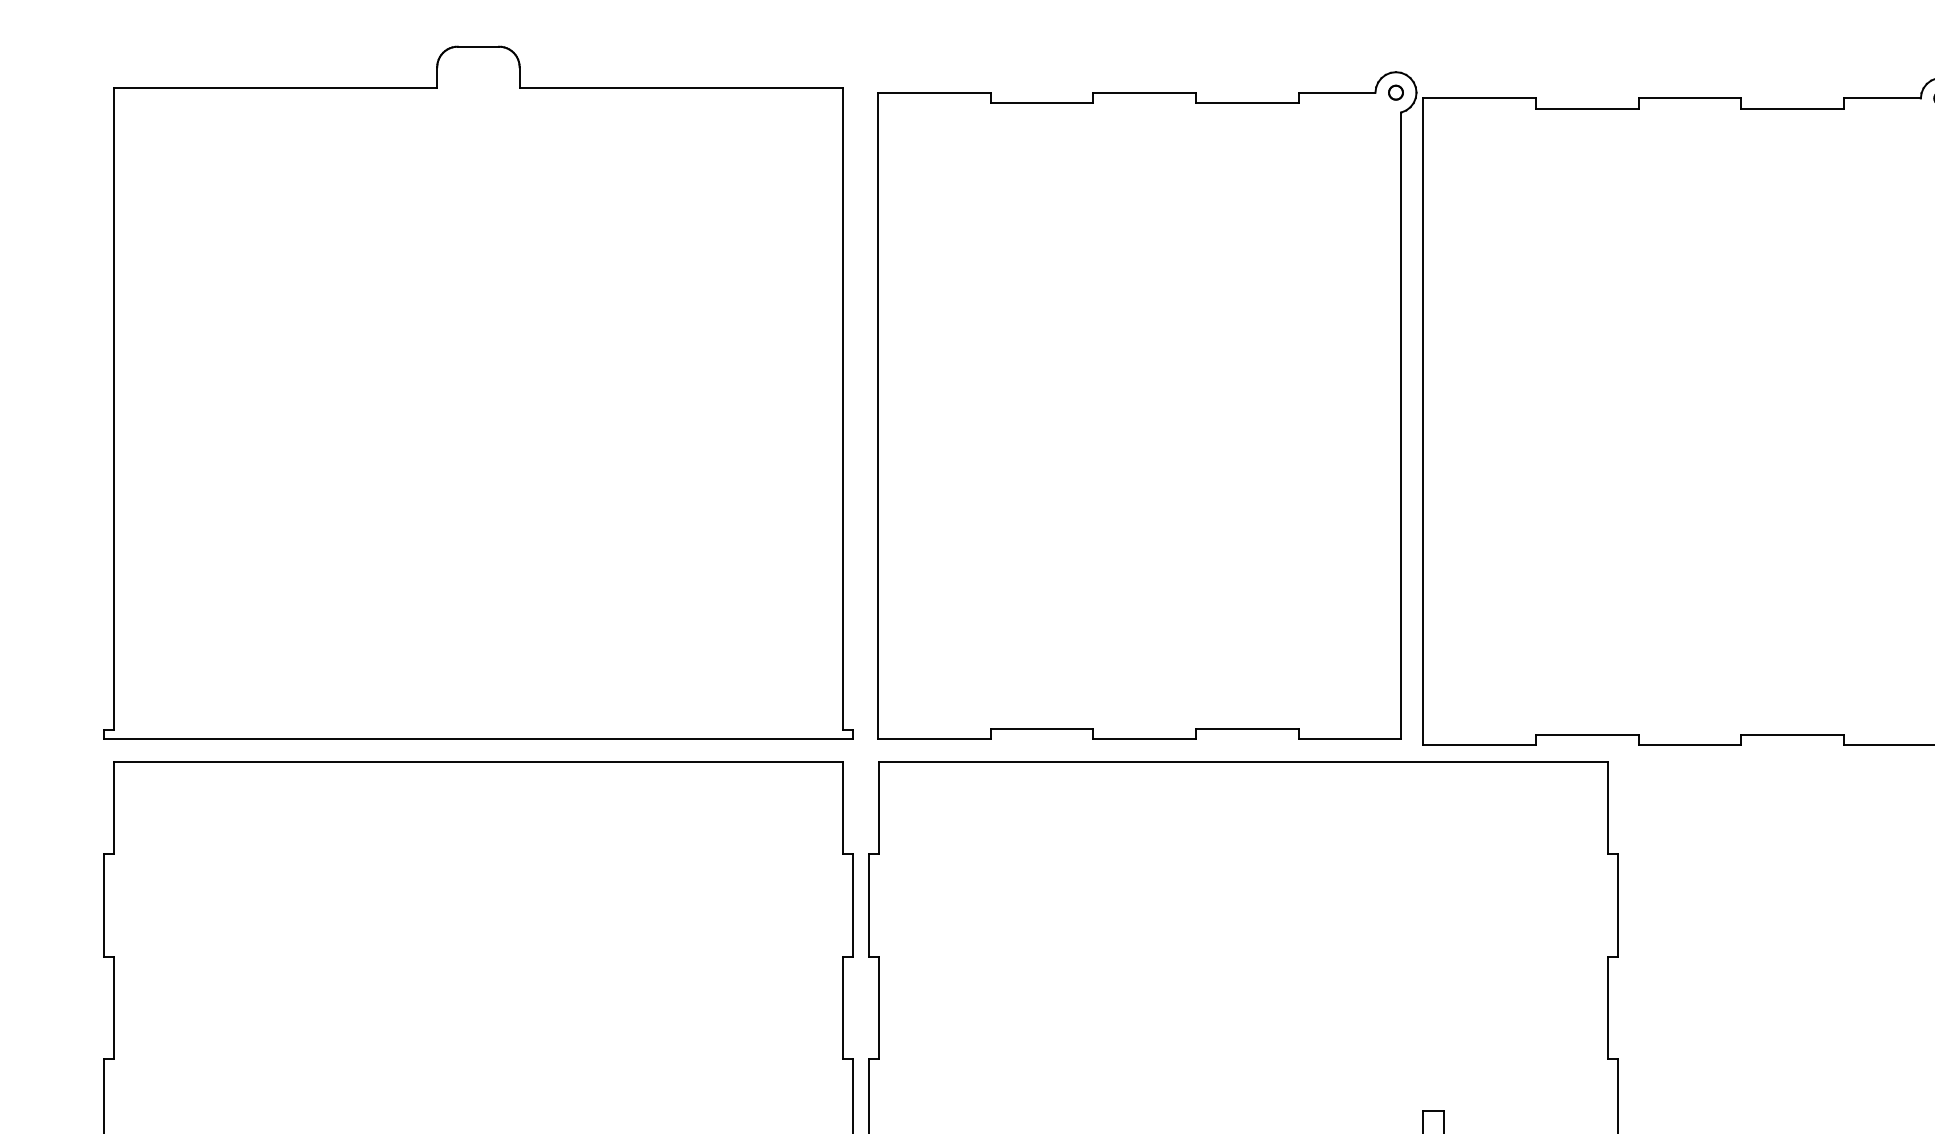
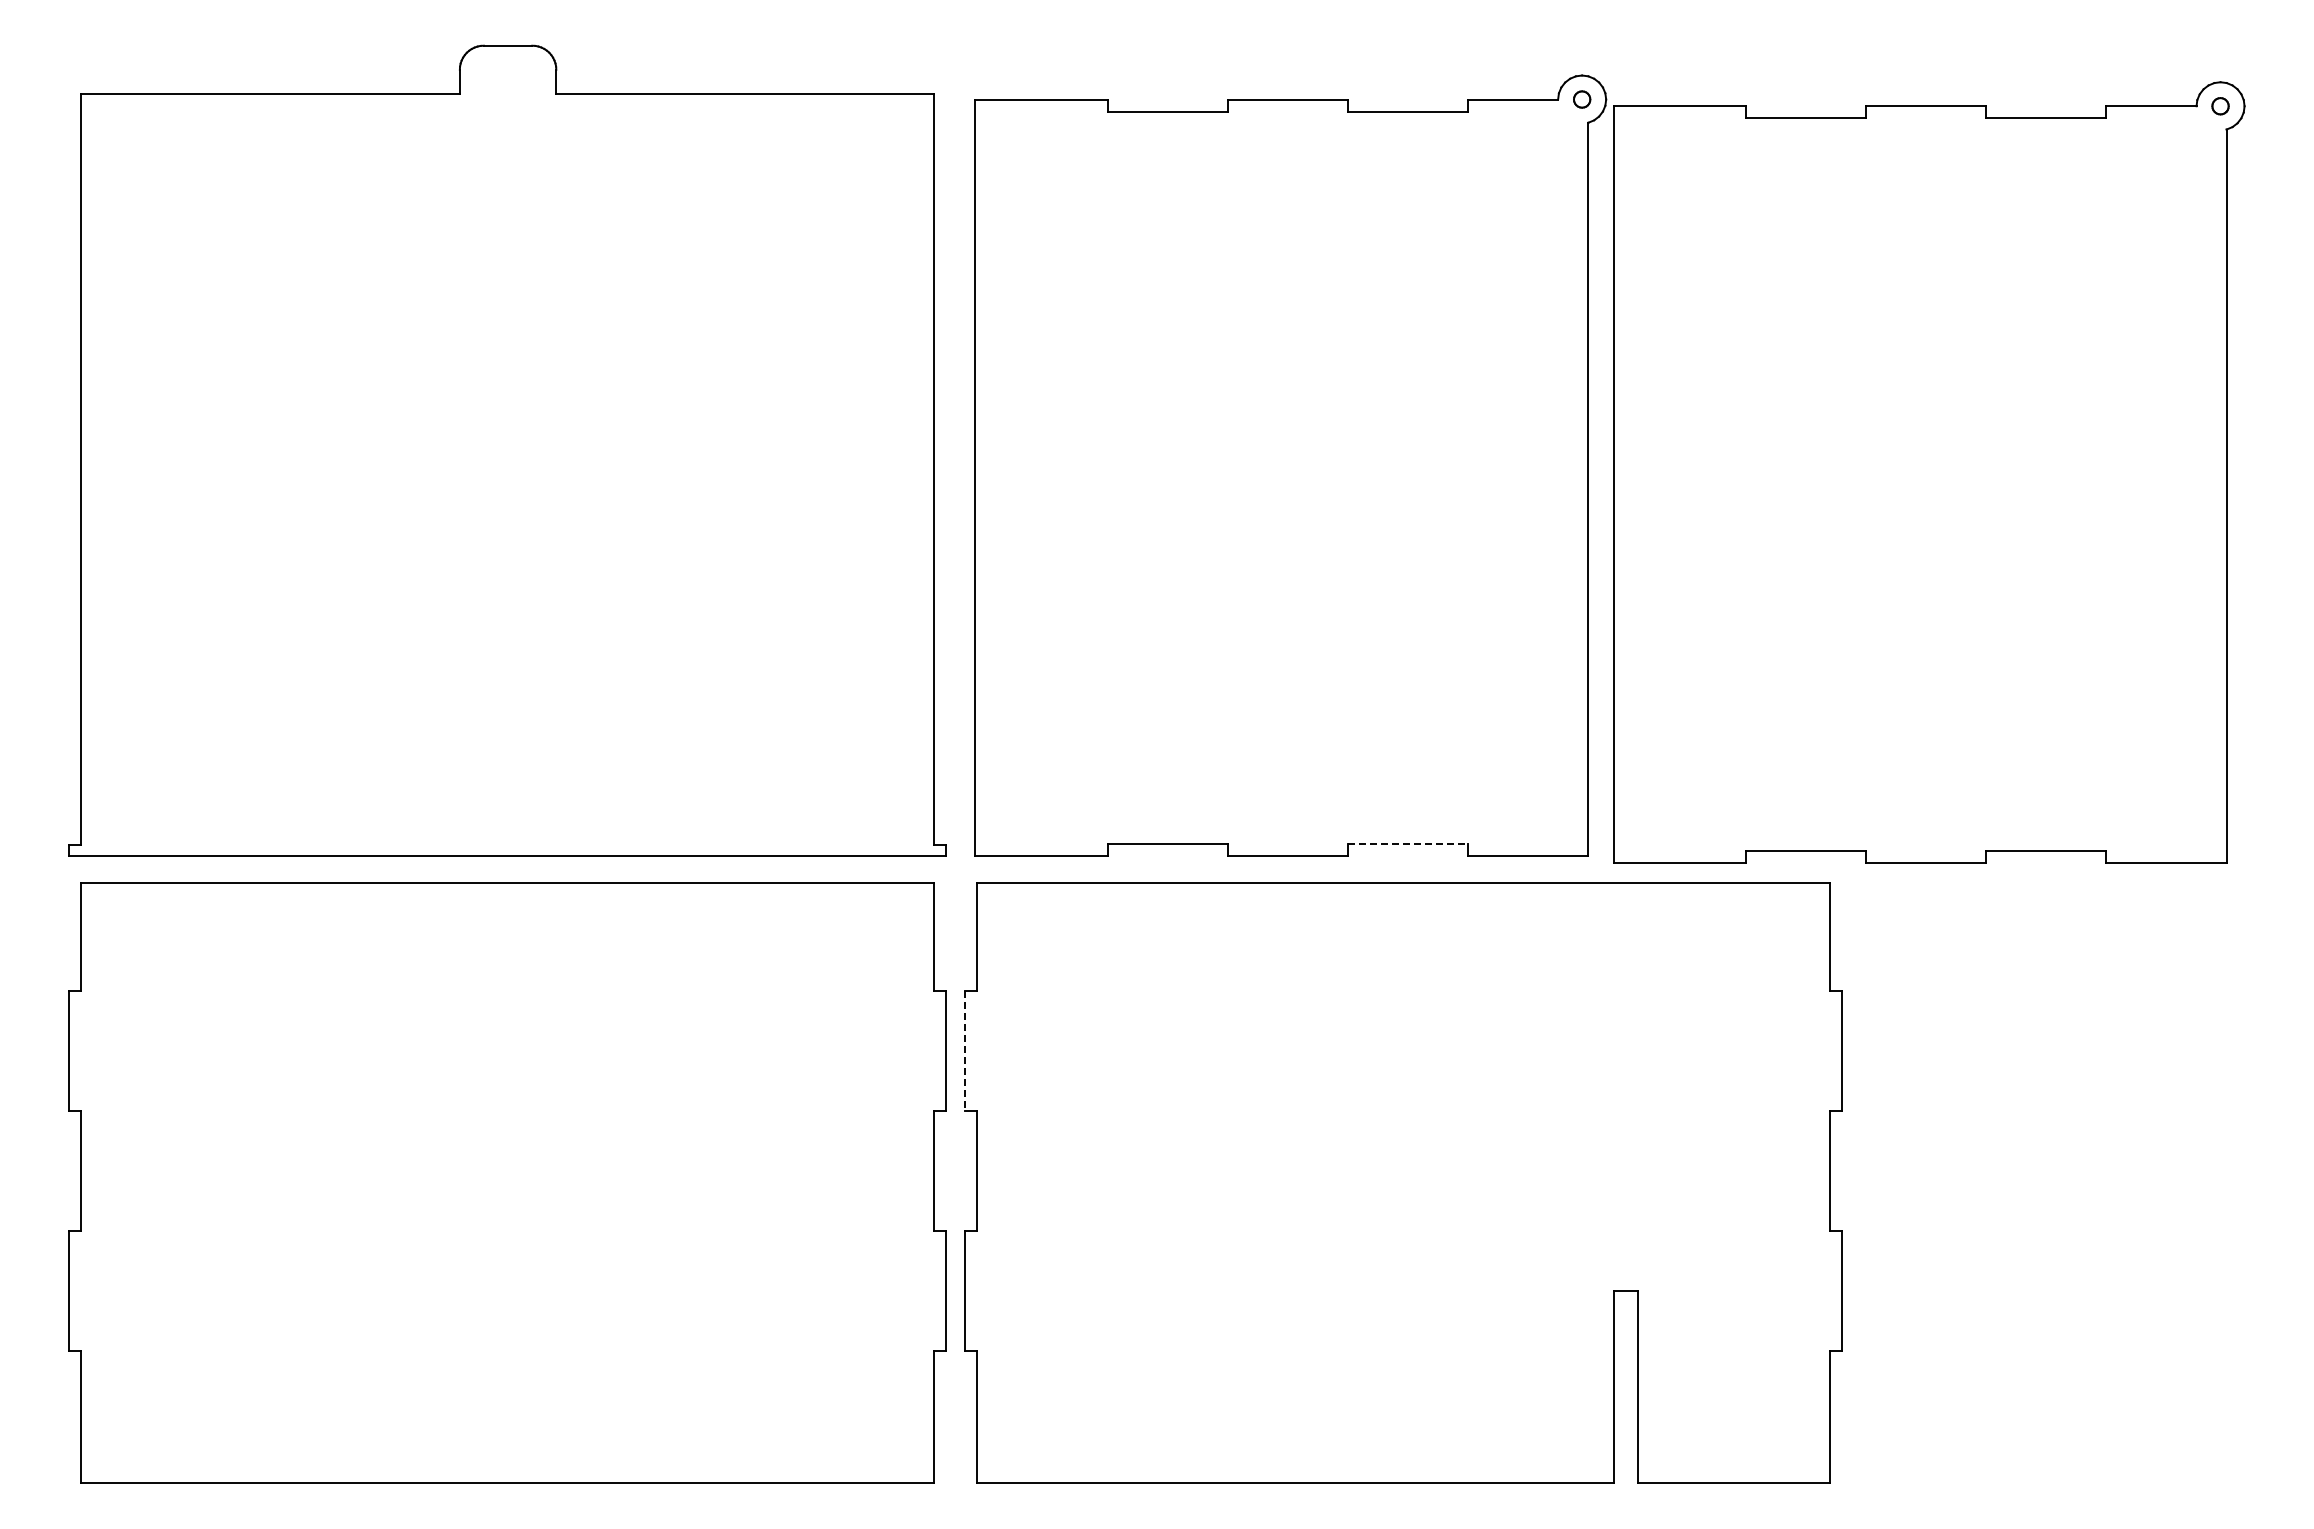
line: (1247, 729) -> (1408, 844), solid -> dashed
line: (869, 905) -> (965, 1051), solid -> dashed

